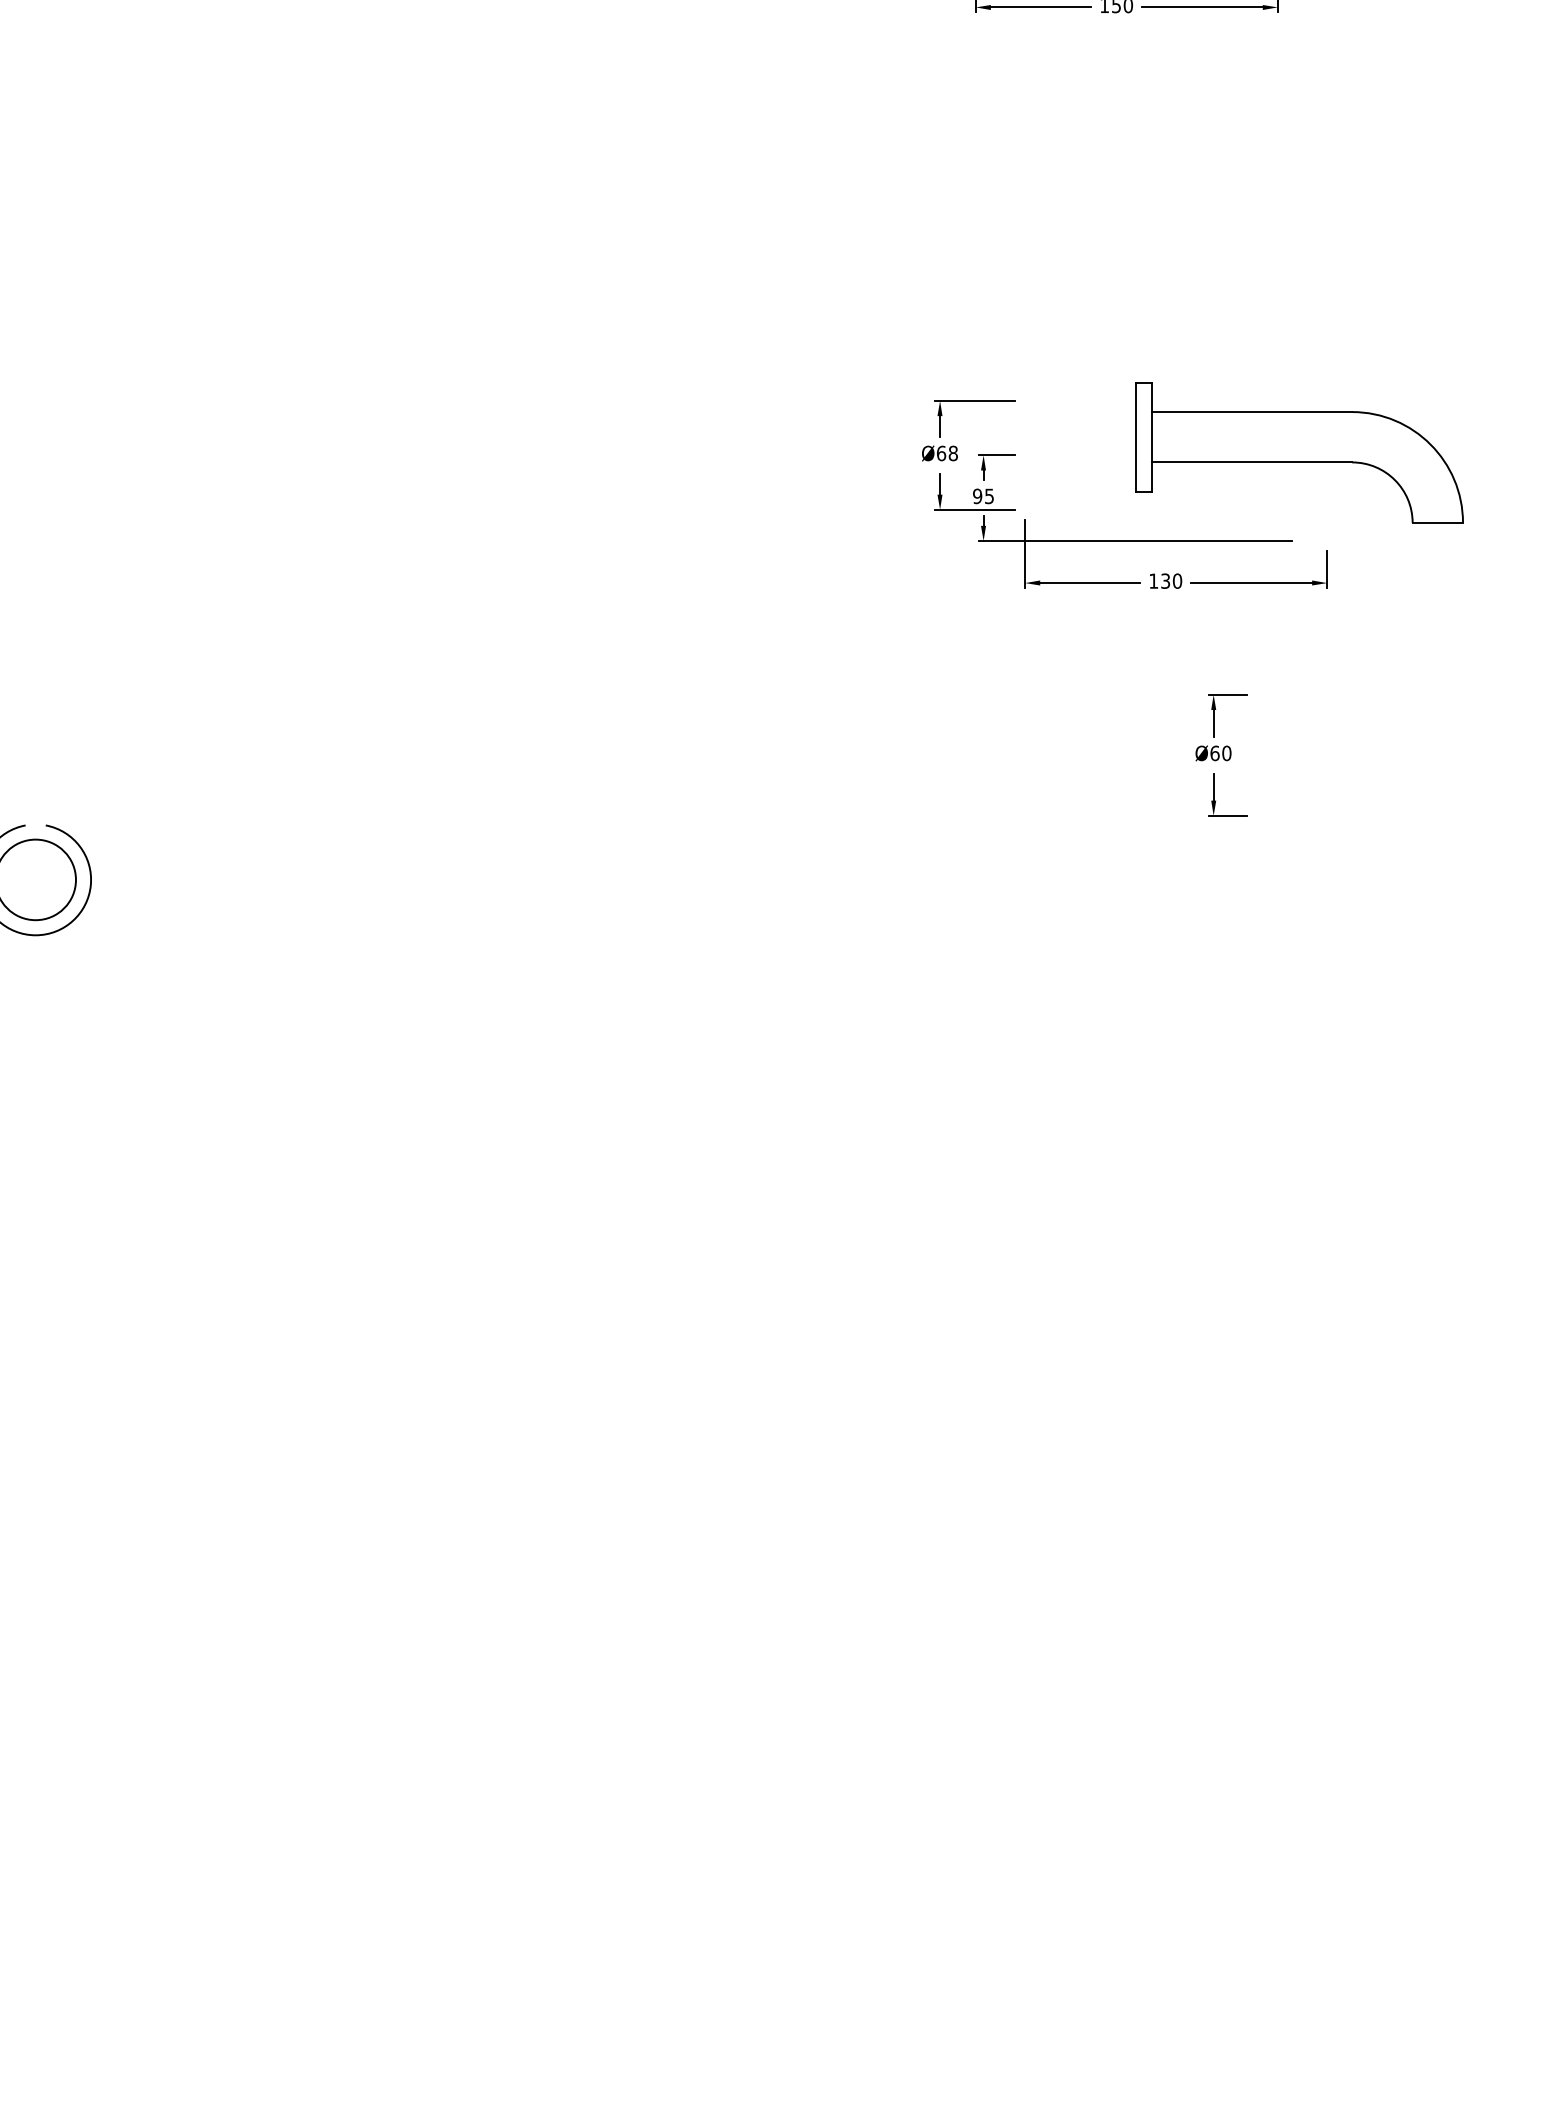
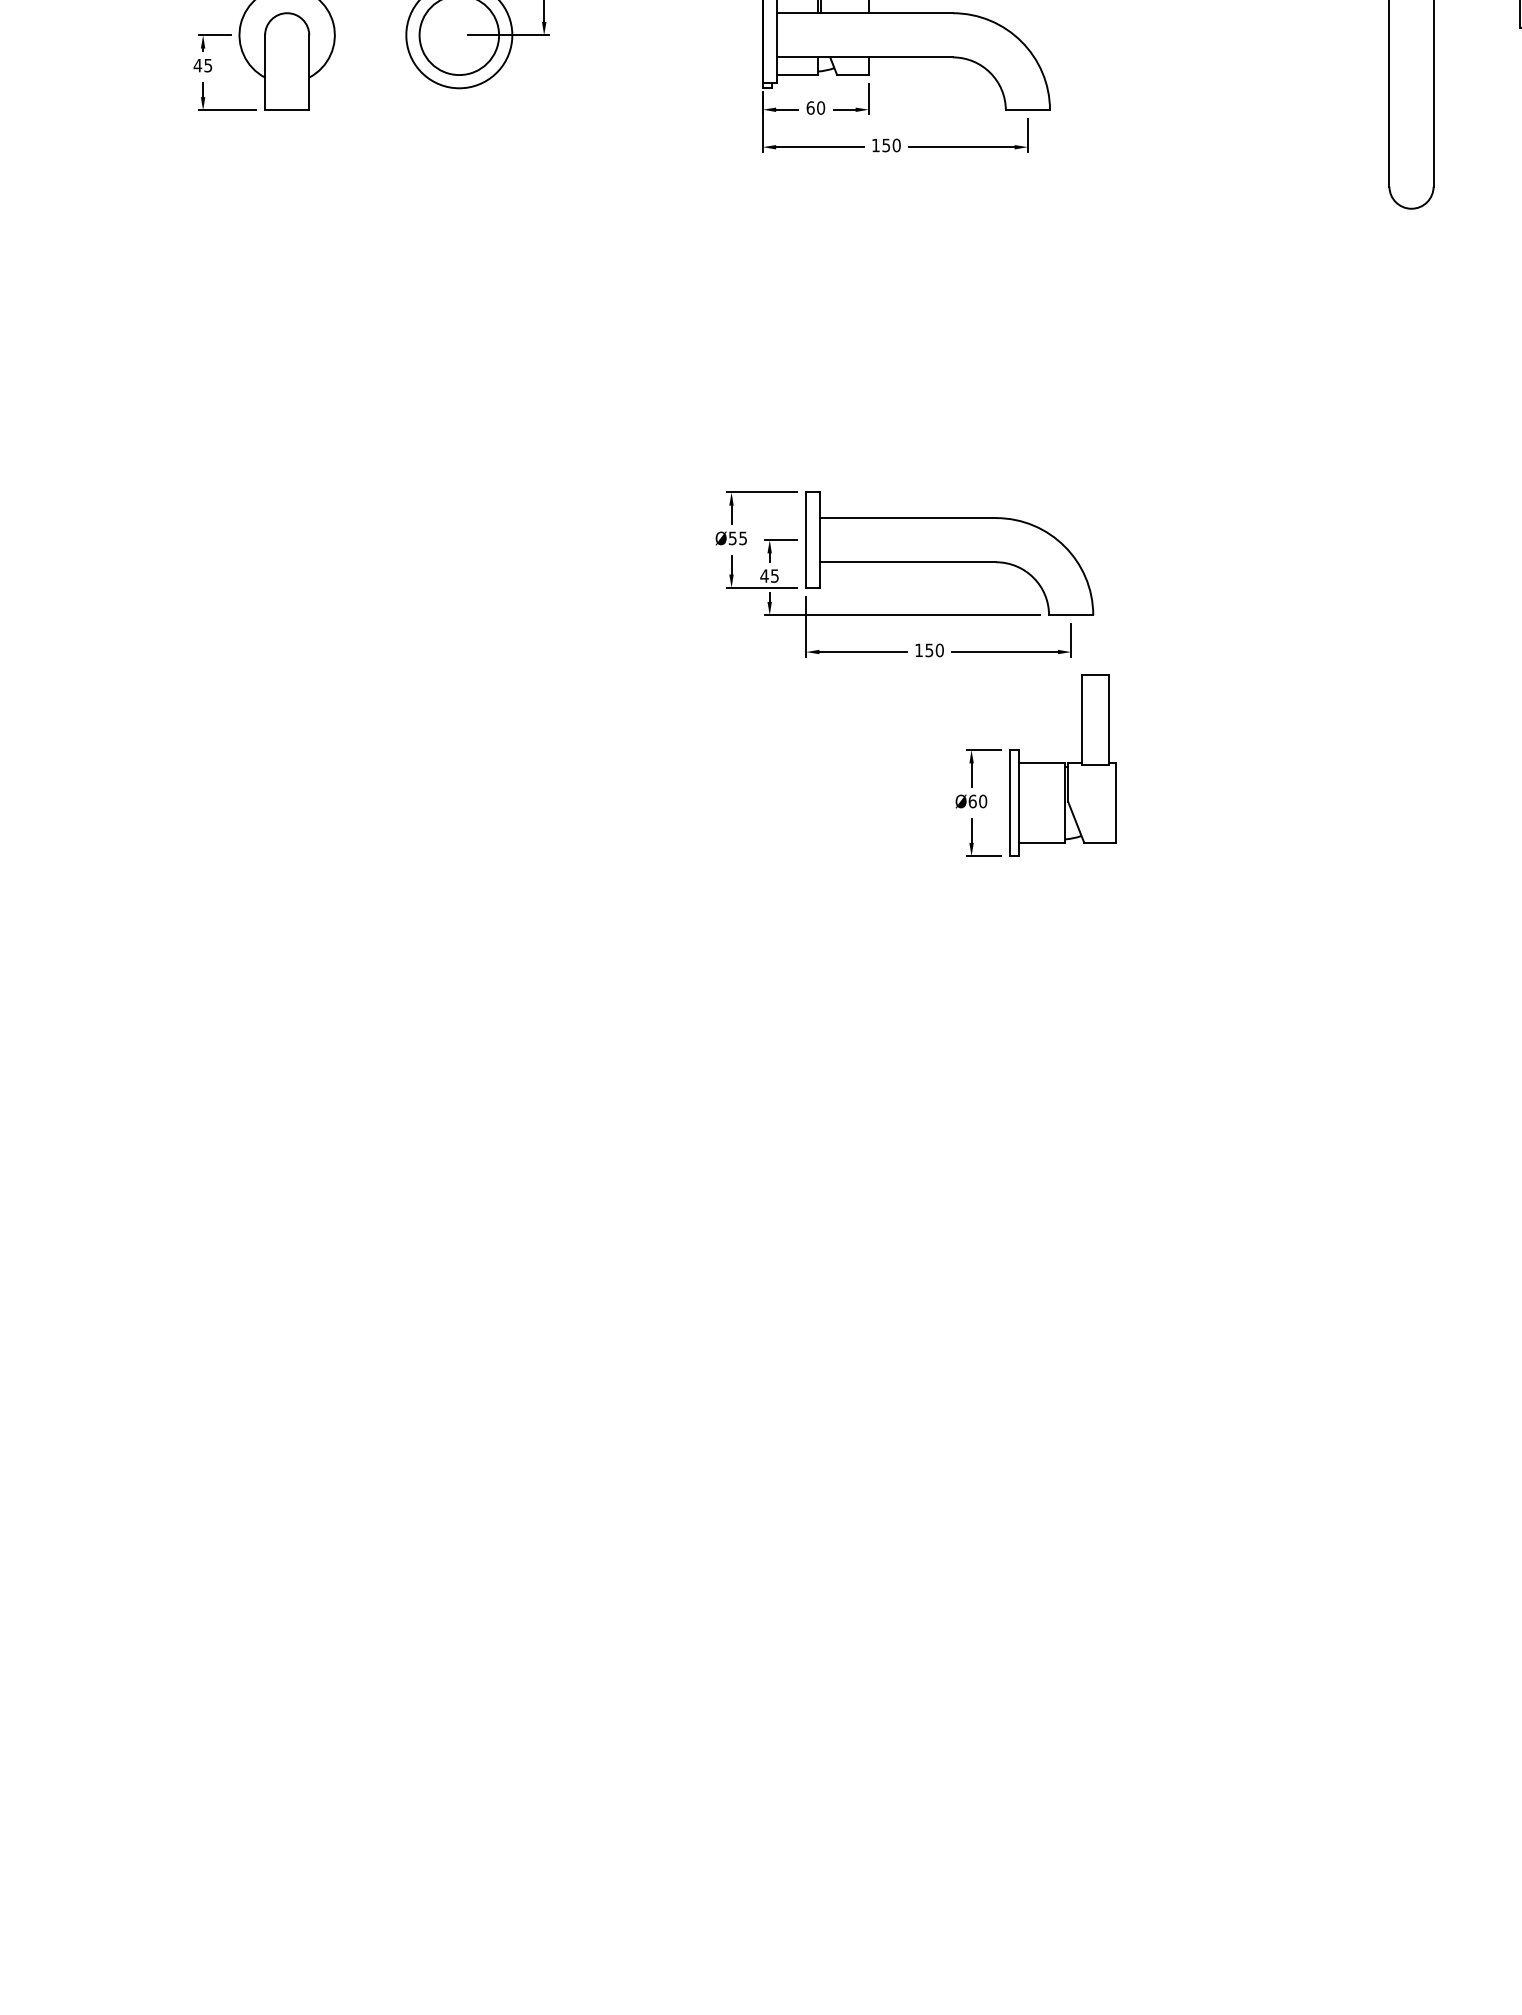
part: (1299, 452) -> (949, 553), moved
text: (946, 453) -> (737, 538), Ø68 -> Ø55
text: (977, 495) -> (764, 575), 95 -> 45
text: (1165, 580) -> (929, 649), 130 -> 150
part: (1317, 712) -> (1062, 765), added

